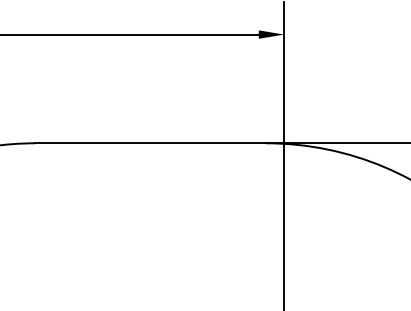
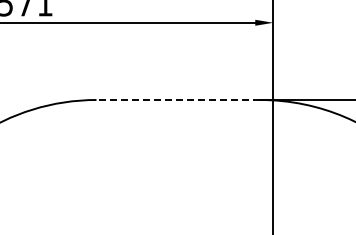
line: (150, 142) -> (178, 99), solid -> dashed

